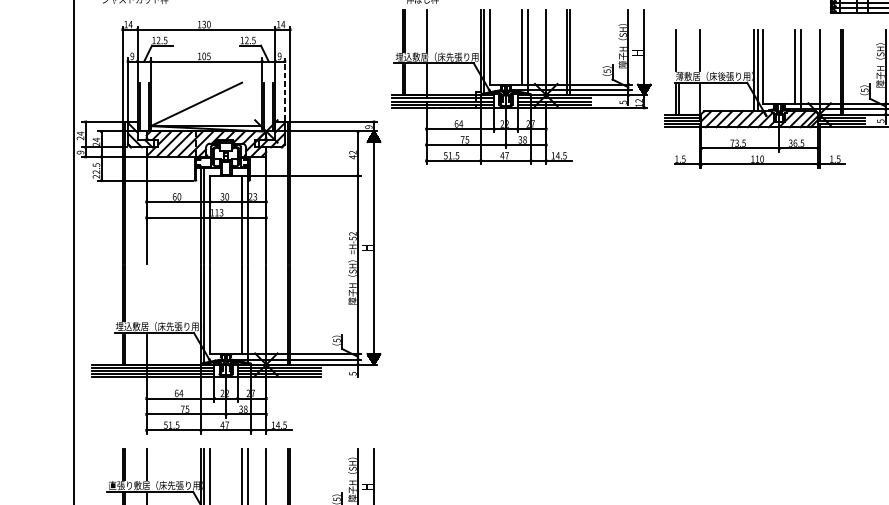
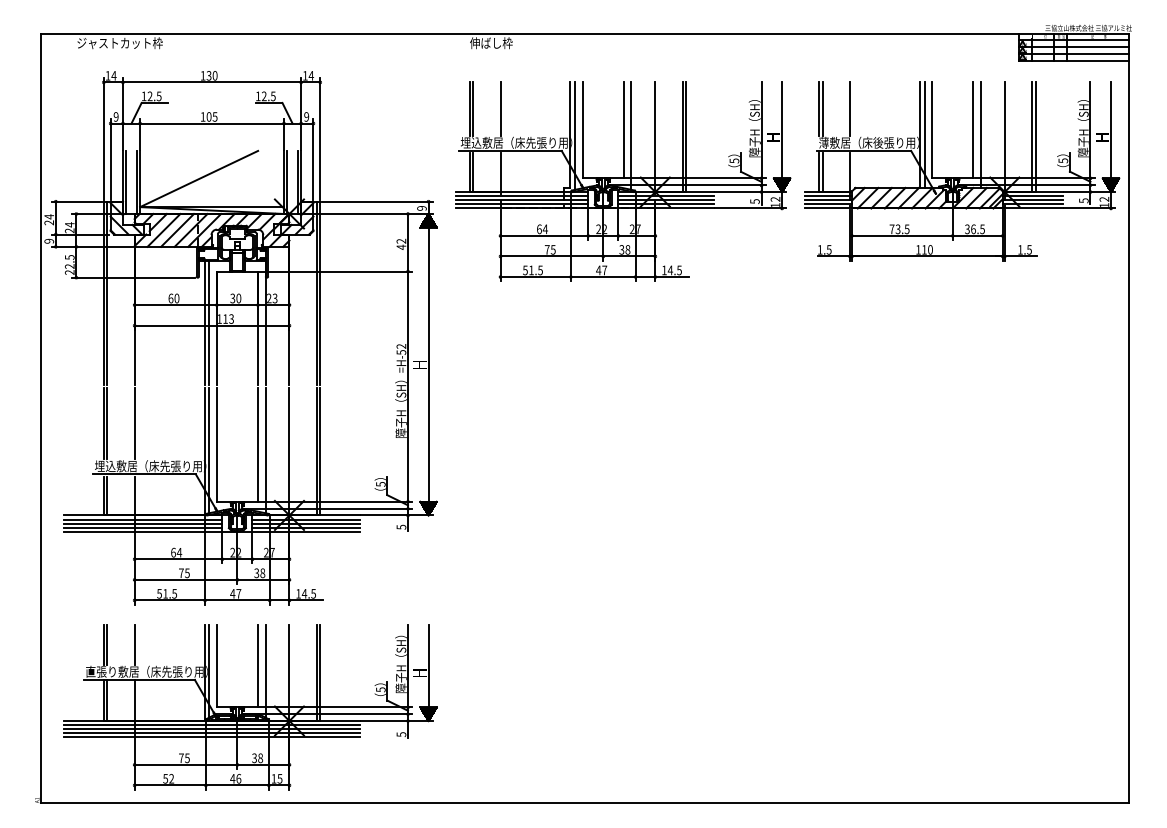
line: (678, 49) -> (822, 108), added
part: (521, 87) -> (623, 181), moved
line: (284, 89) -> (313, 159), dashed -> solid
line: (146, 293) -> (134, 423), added

